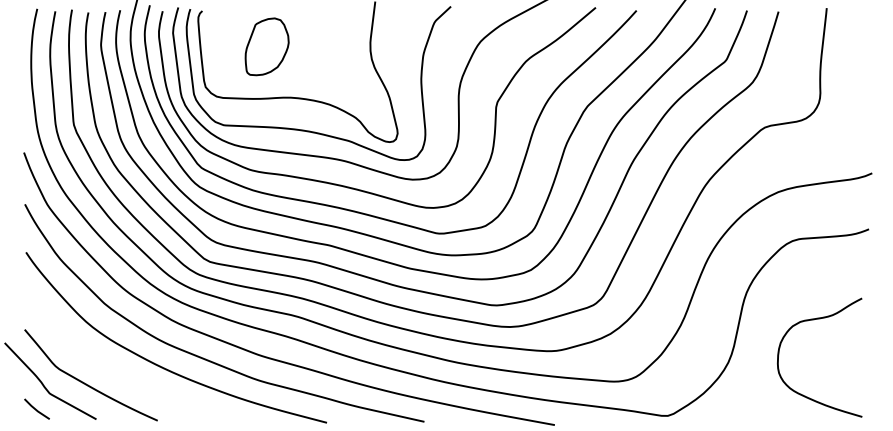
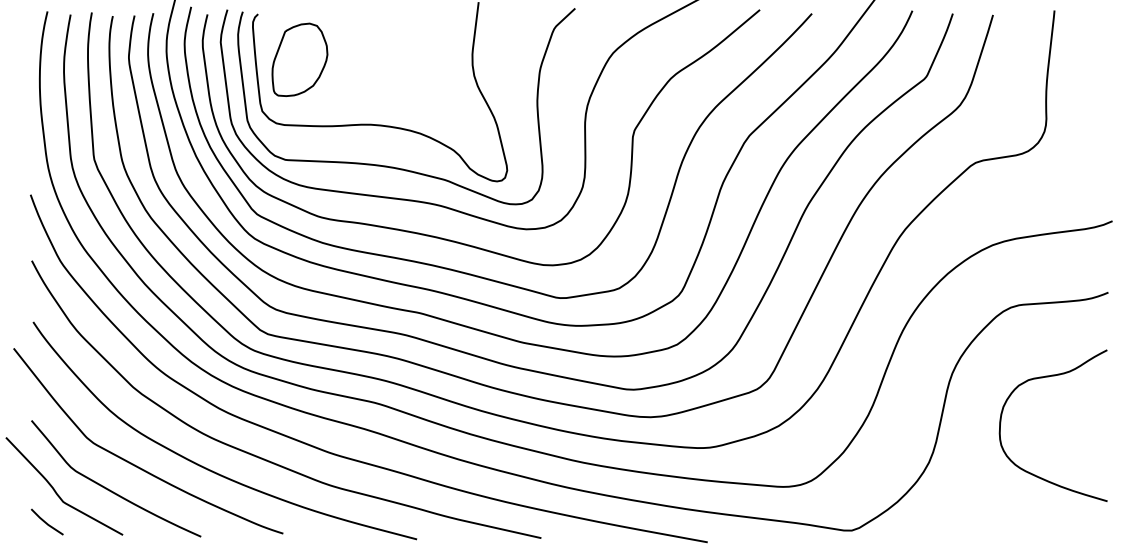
part: (266, 46) -> (299, 59), moved
curve: (814, 320) -> (1046, 378), moved
curve: (107, 364) -> (137, 465), added

